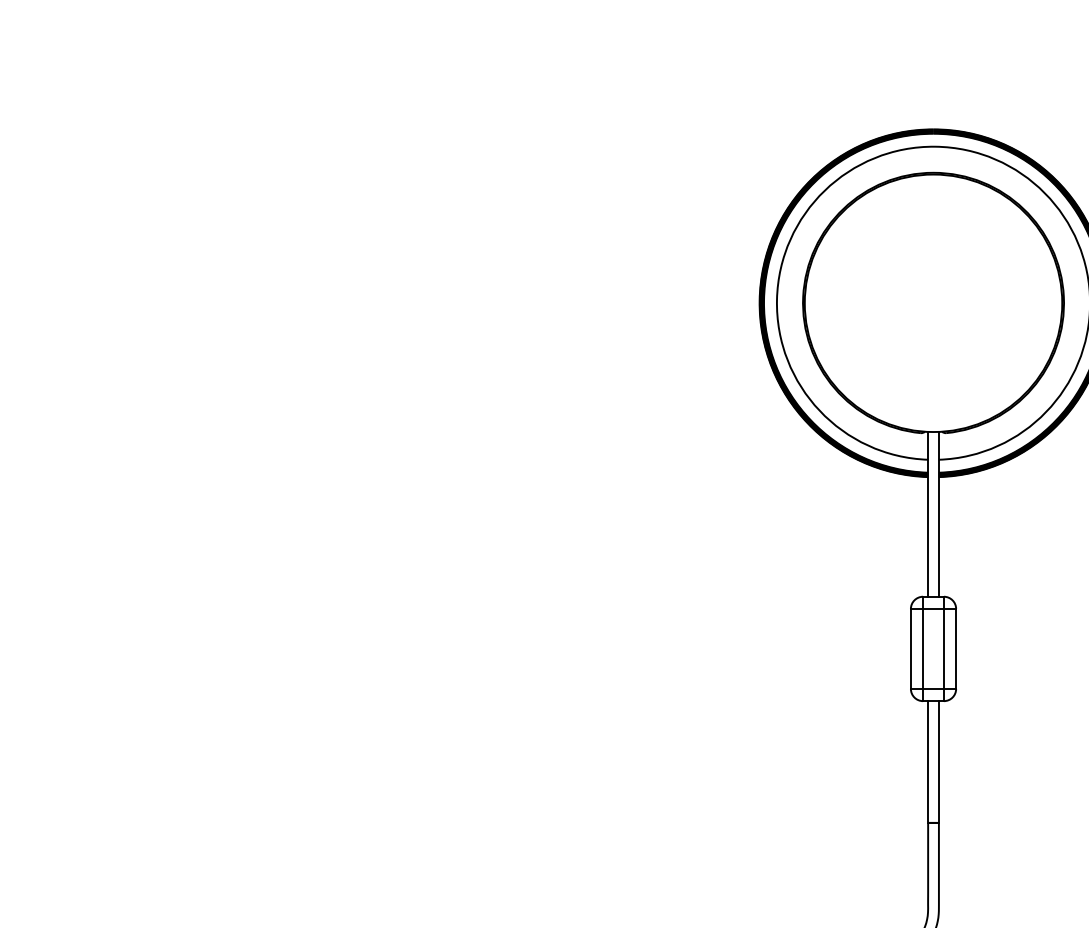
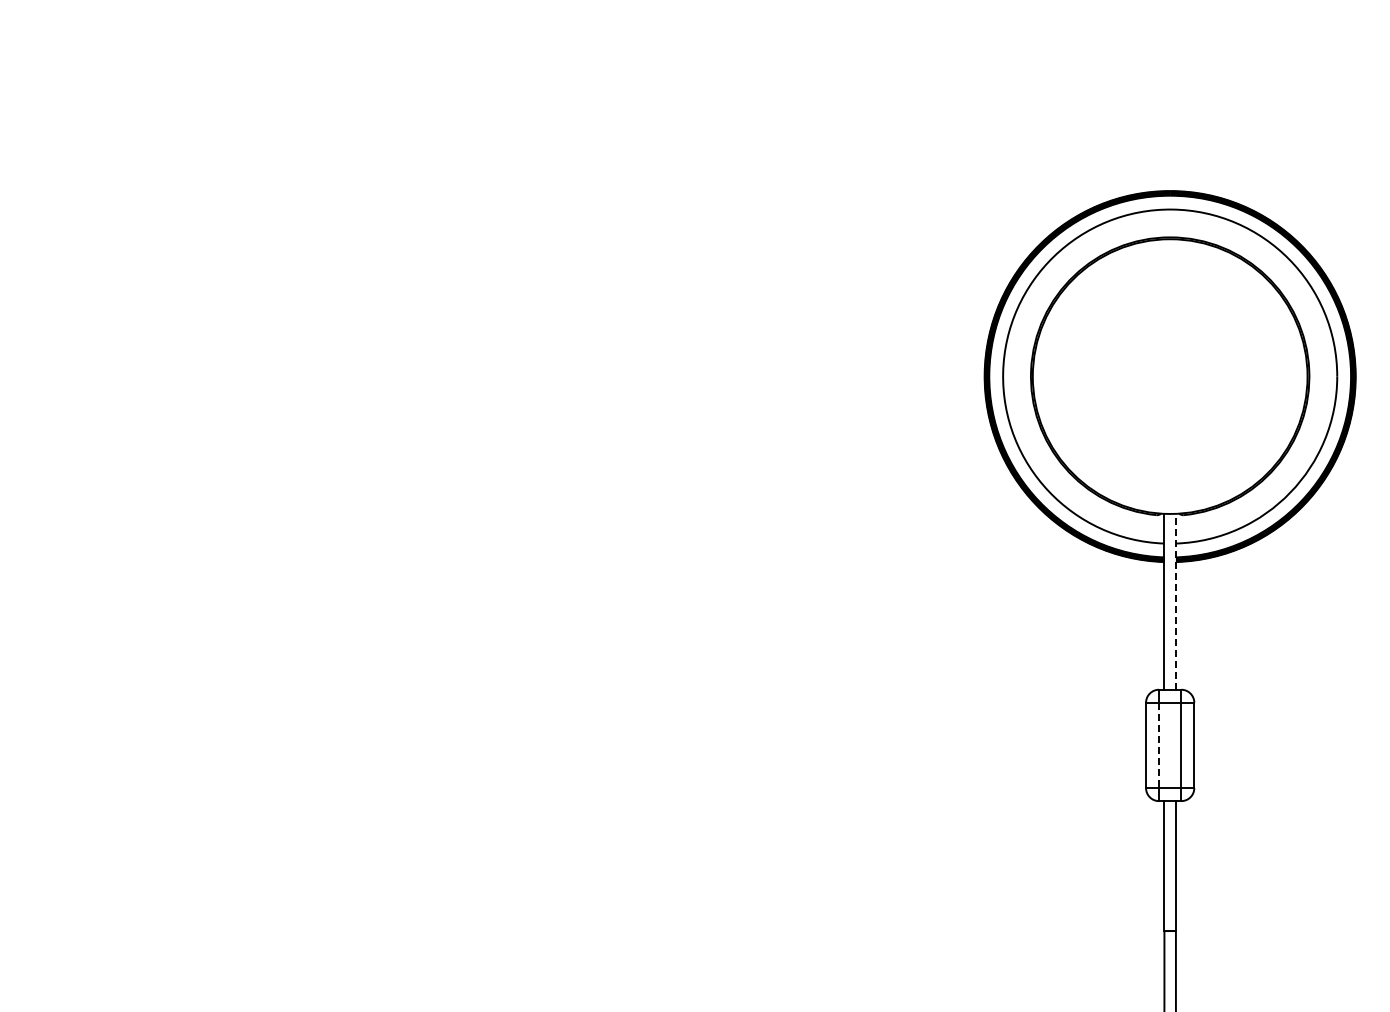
line: (938, 514) -> (1175, 601), solid -> dashed
line: (923, 649) -> (1159, 745), solid -> dashed

